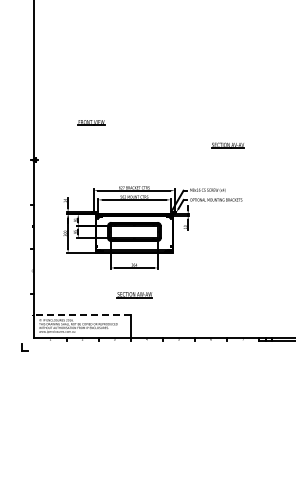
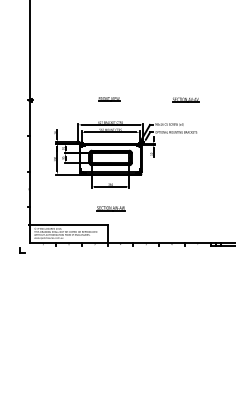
part: (91, 122) -> (109, 99), moved
part: (227, 145) -> (185, 99), moved
line: (82, 314) -> (69, 224), dashed -> solid

